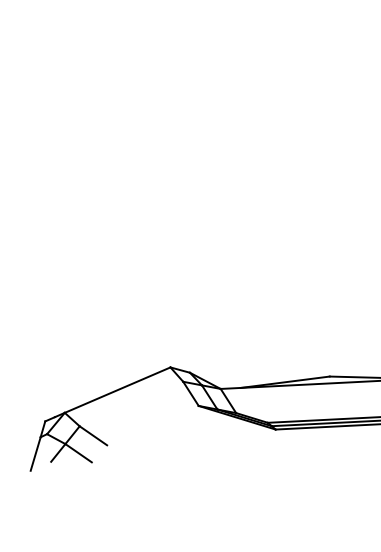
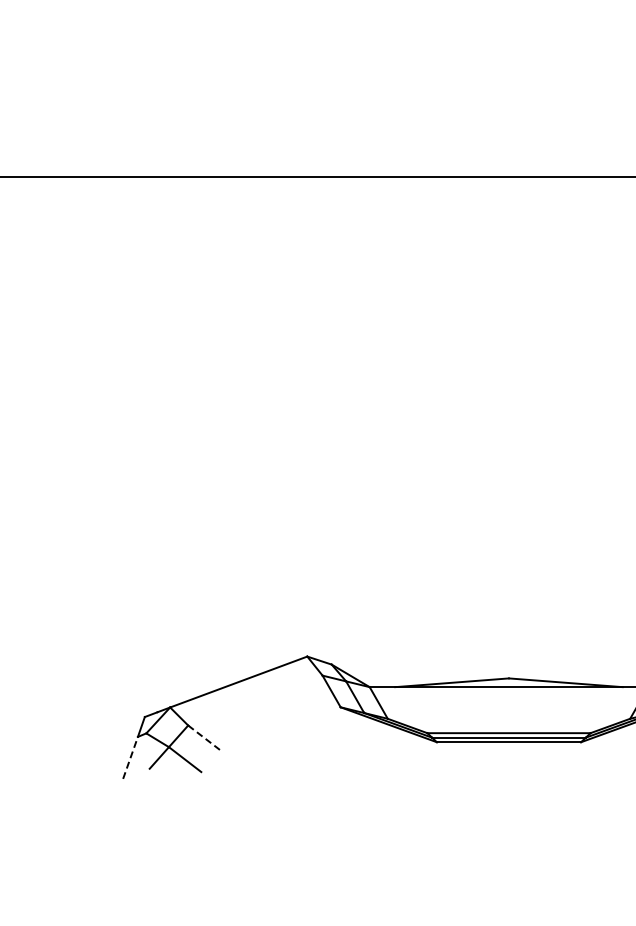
line: (93, 435) -> (205, 738), solid -> dashed
line: (35, 453) -> (130, 757), solid -> dashed

